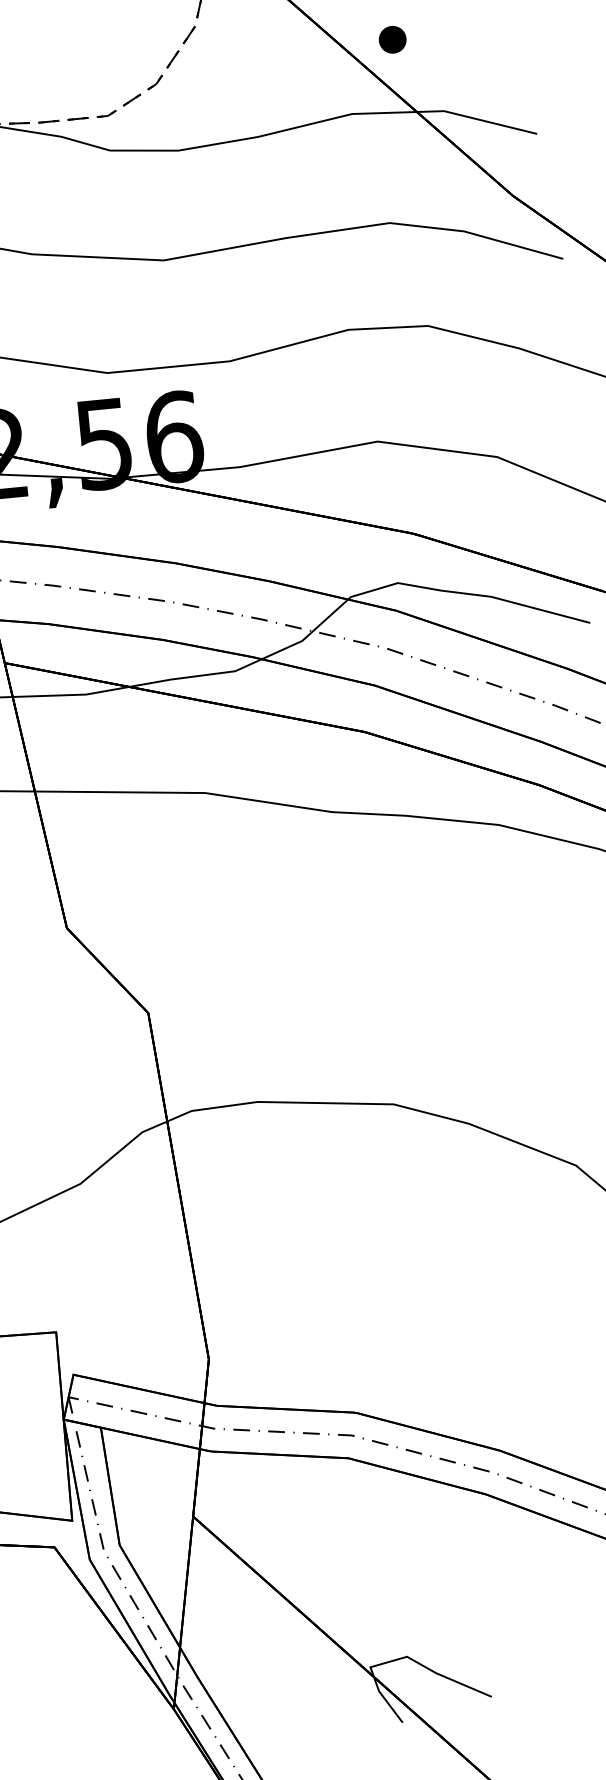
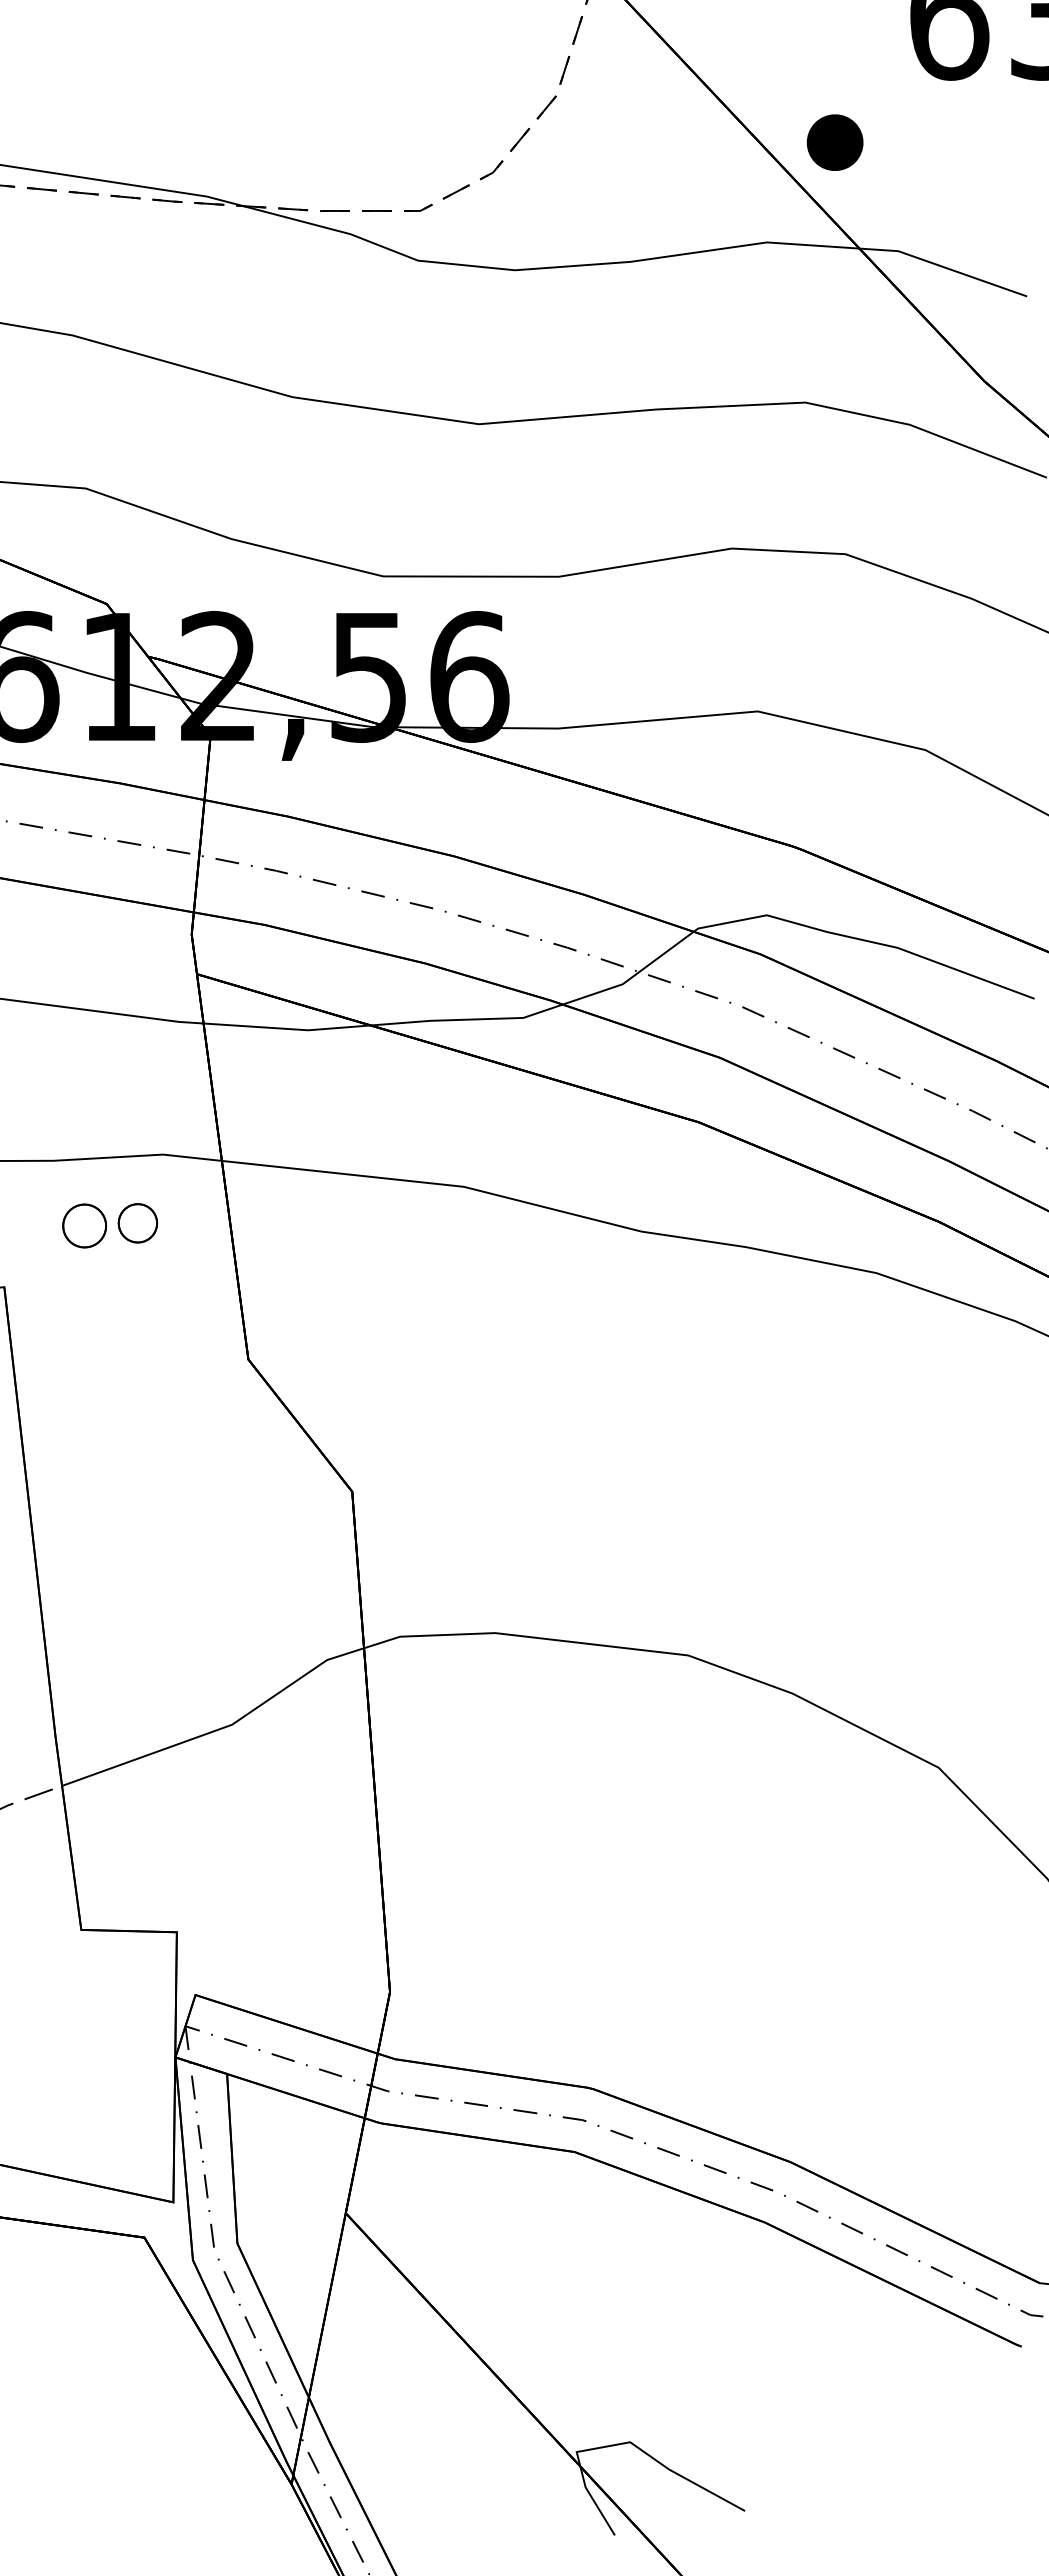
part: (392, 39) -> (834, 142), size x1.43

